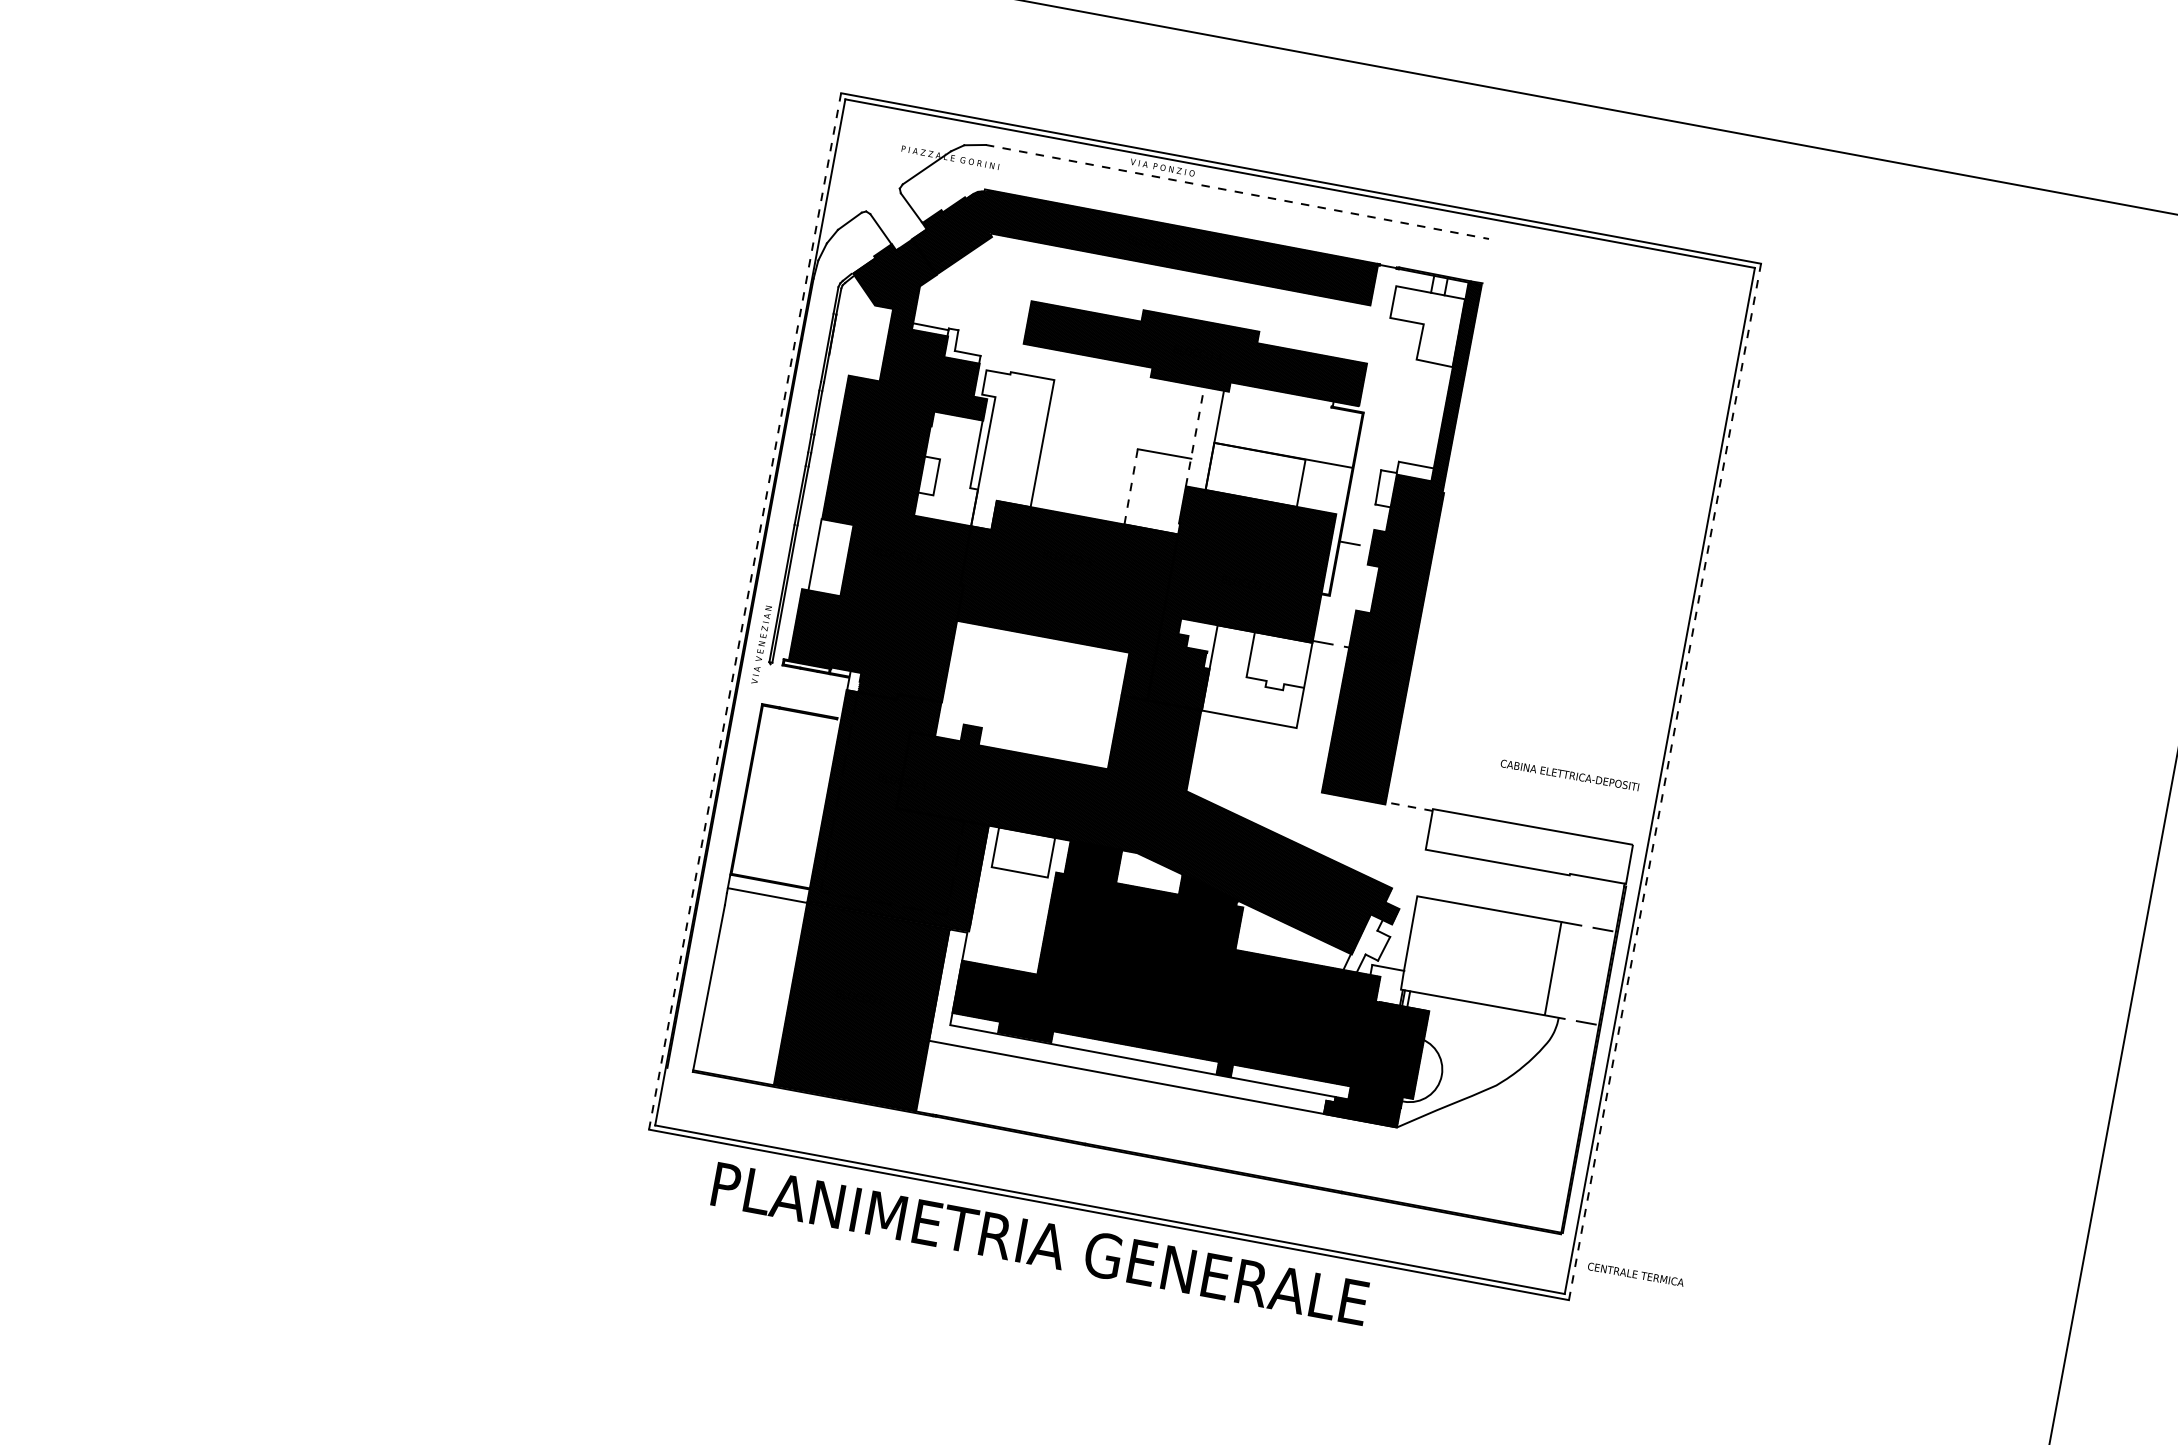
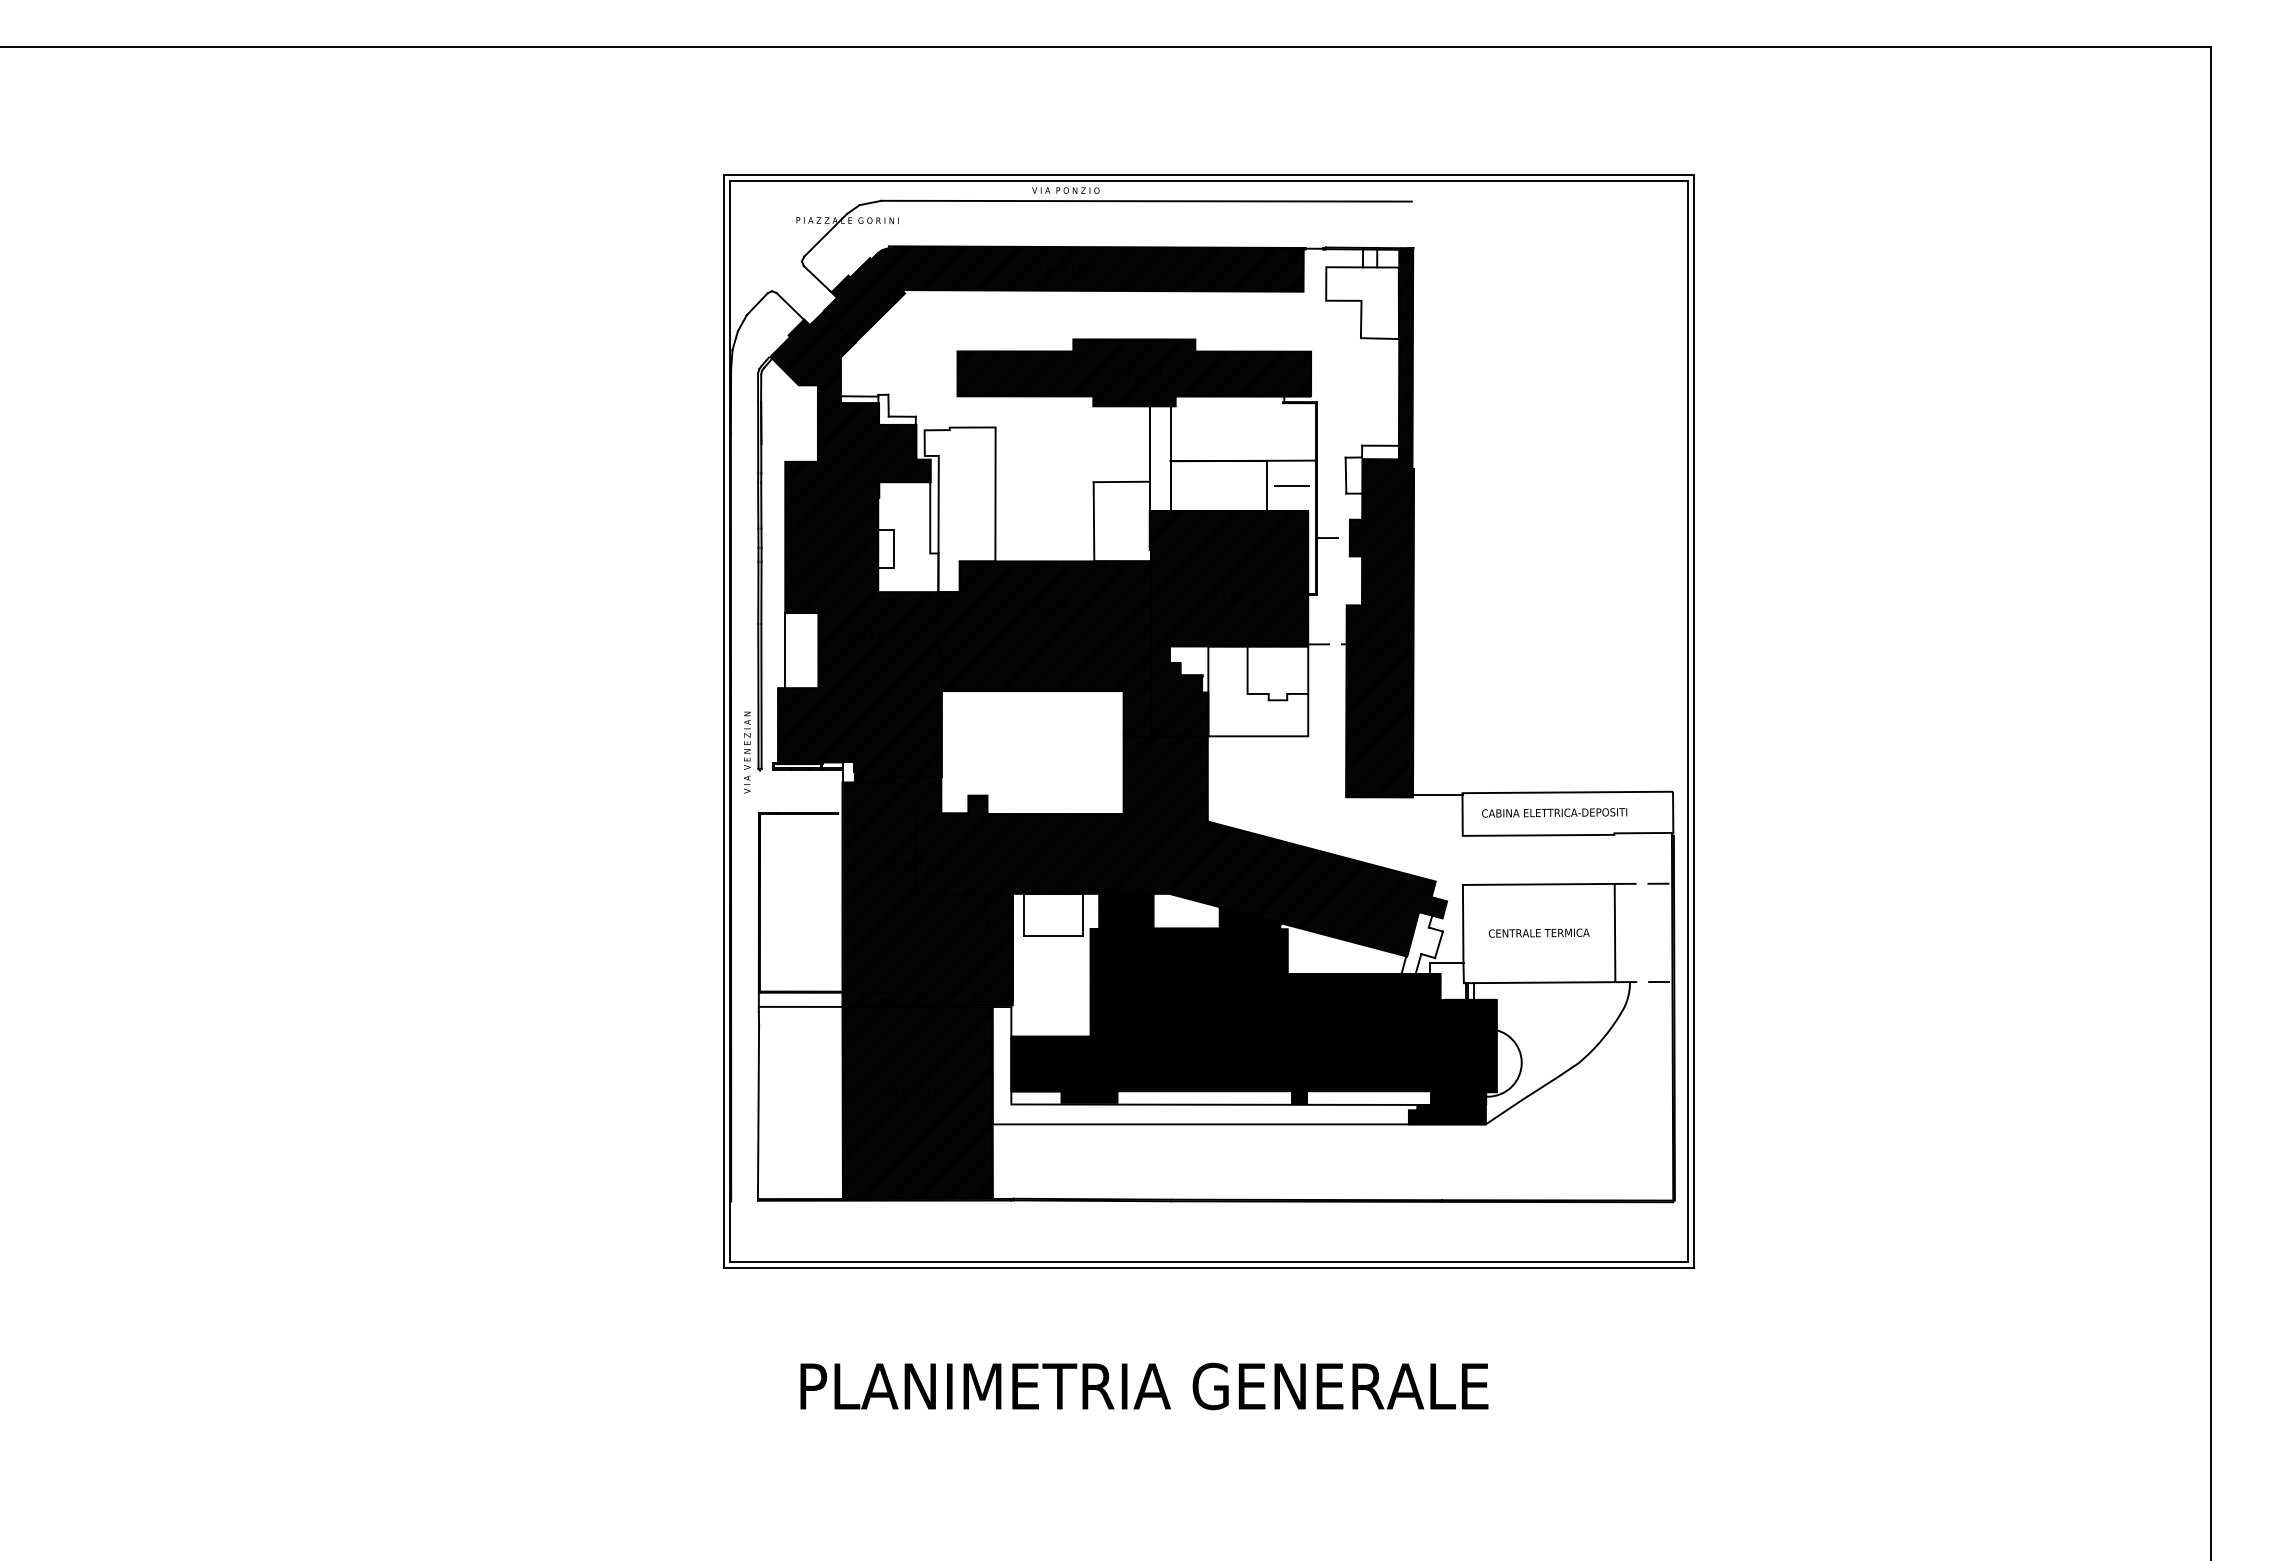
line: (1238, 192) -> (1147, 201), dashed -> solid
line: (1194, 436) -> (1149, 458), dashed -> solid
line: (1131, 486) -> (1094, 521), dashed -> solid
line: (1325, 487) -> (1292, 485), added
line: (745, 612) -> (724, 722), dashed -> solid
text: (1569, 774) -> (1554, 812), moved
line: (1664, 781) -> (1693, 721), dashed -> solid
line: (1408, 806) -> (1437, 795), dashed -> solid
text: (1040, 1244) -> (1144, 1386), moved
text: (1635, 1273) -> (1538, 932), moved

